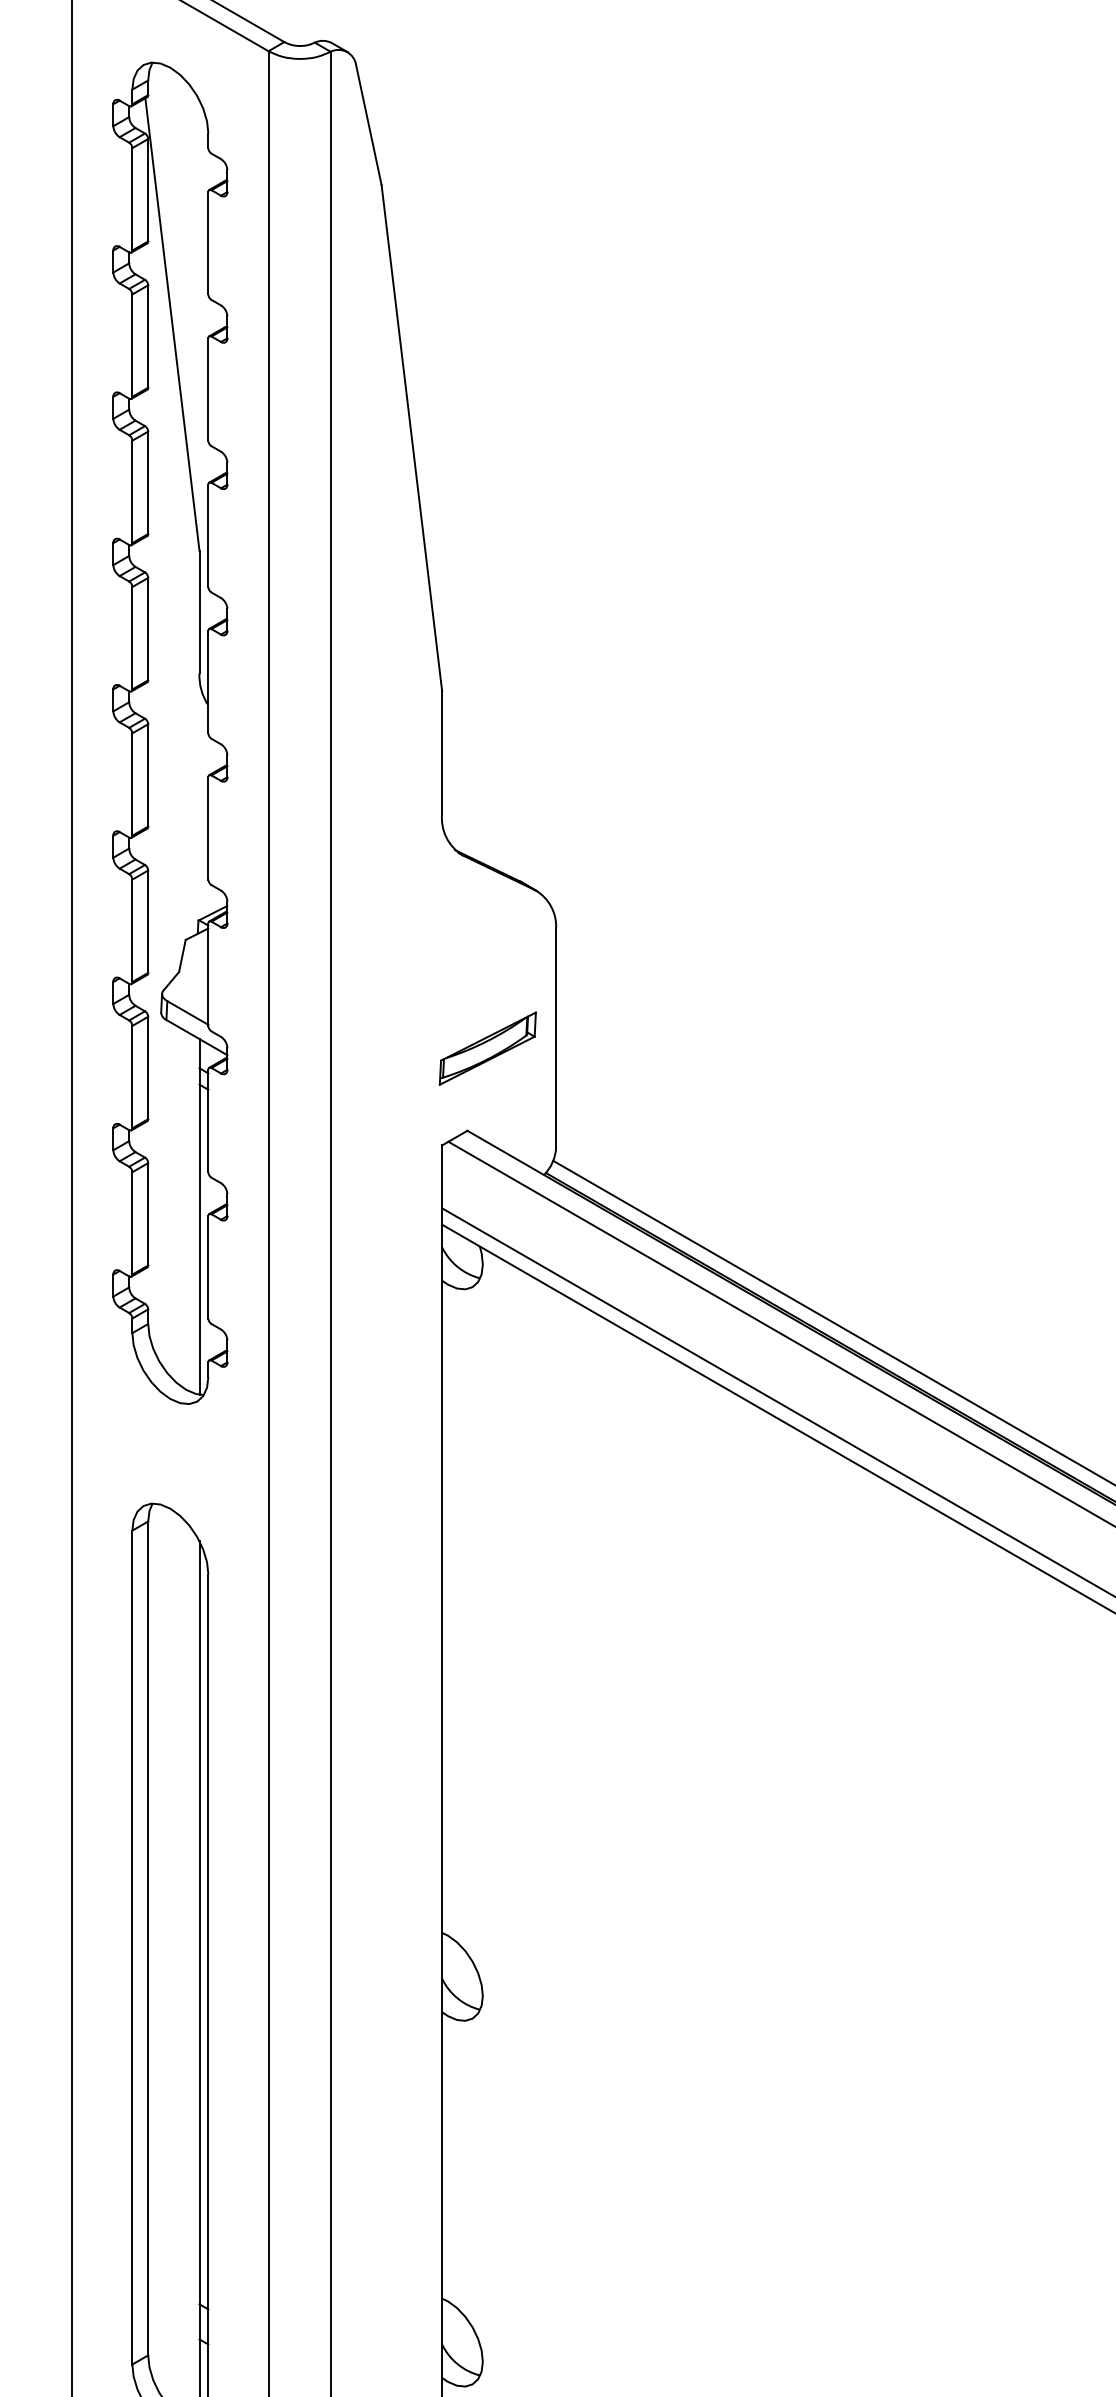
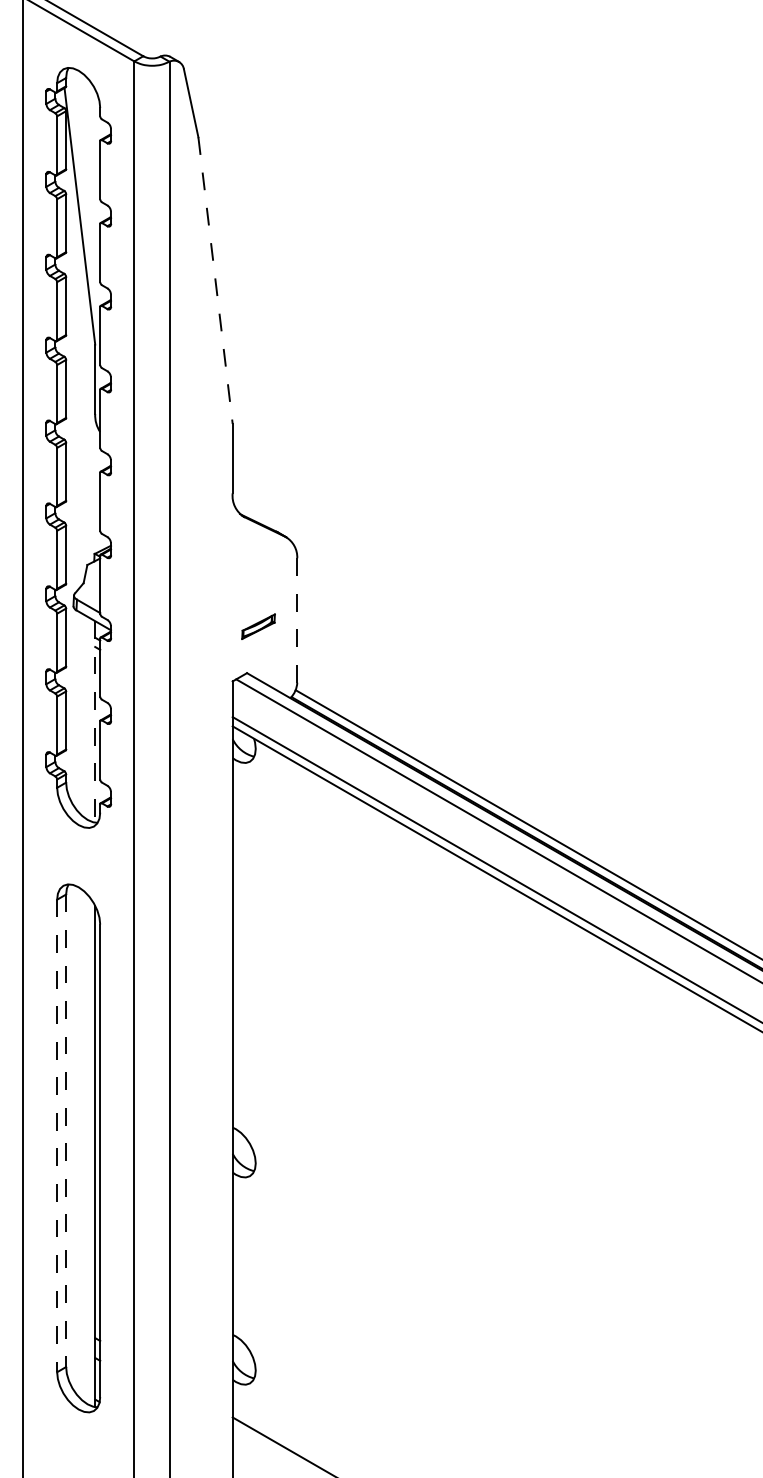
line: (411, 439) -> (215, 281), solid -> dashed
line: (556, 1037) -> (297, 620), solid -> dashed
part: (487, 1048) -> (258, 626), size x0.6
line: (200, 1216) -> (95, 721), solid -> dashed
line: (148, 1939) -> (66, 1131), solid -> dashed
line: (132, 1948) -> (57, 1136), solid -> dashed

